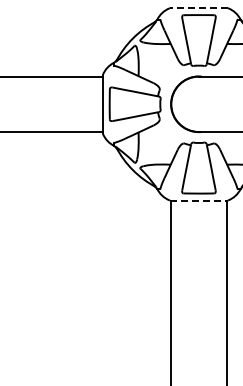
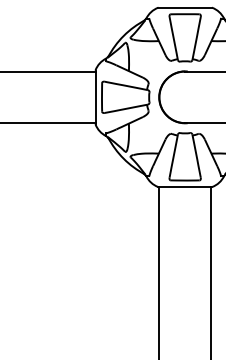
line: (198, 8) -> (184, 8), dashed -> solid
line: (198, 200) -> (184, 186), dashed -> solid

